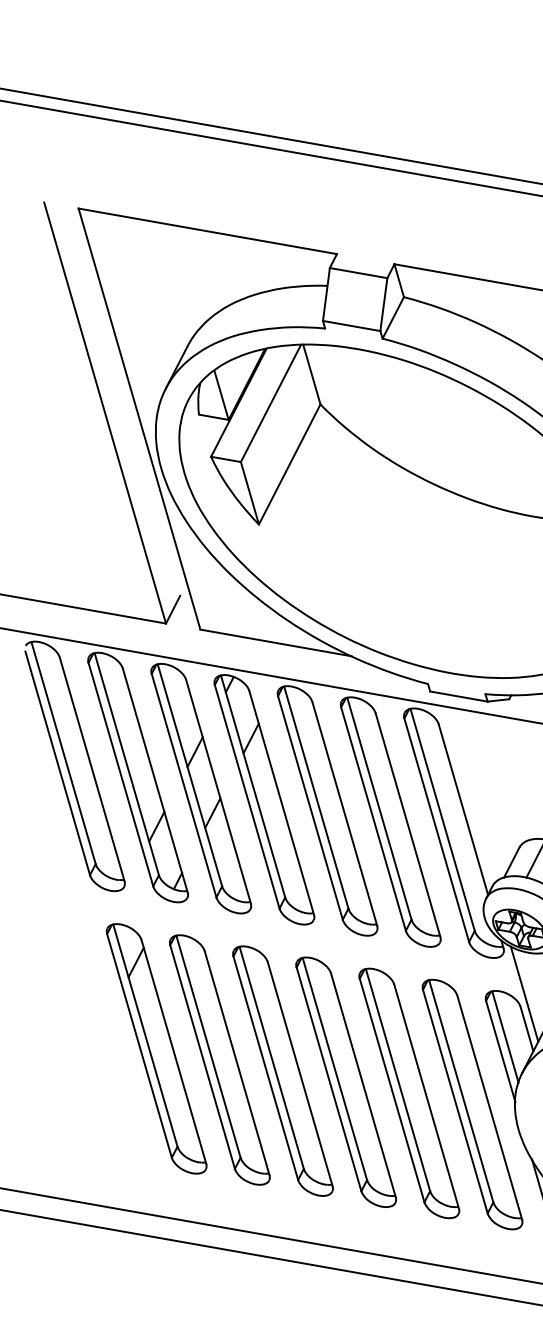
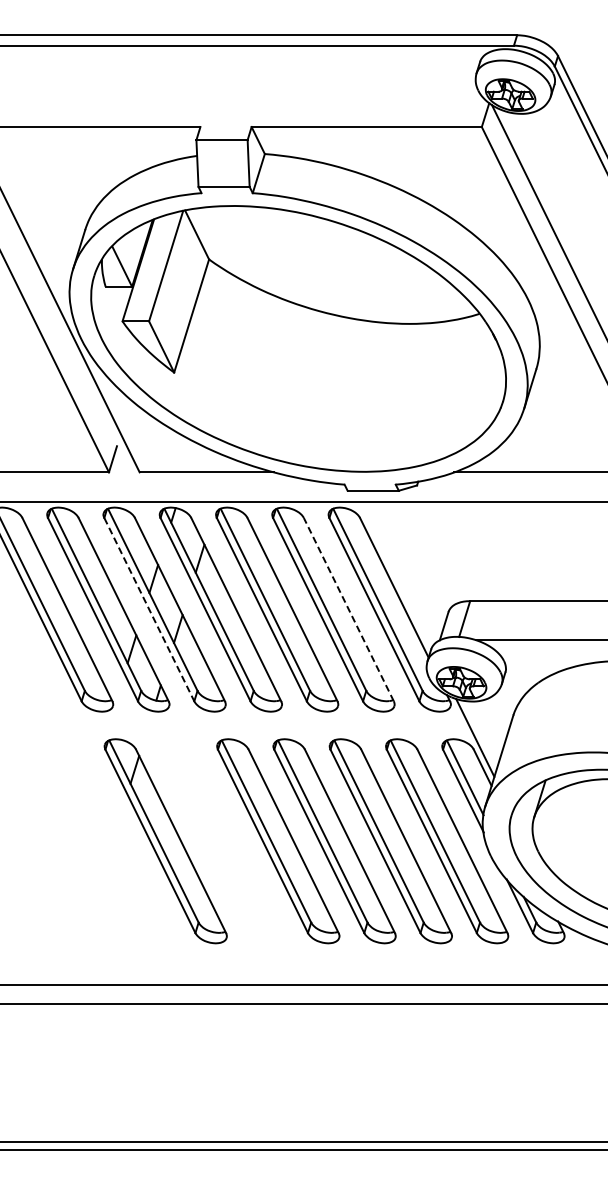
line: (184, 786) -> (149, 610), solid -> dashed
line: (407, 824) -> (348, 609), solid -> dashed
part: (220, 1060) -> (222, 841), removed

